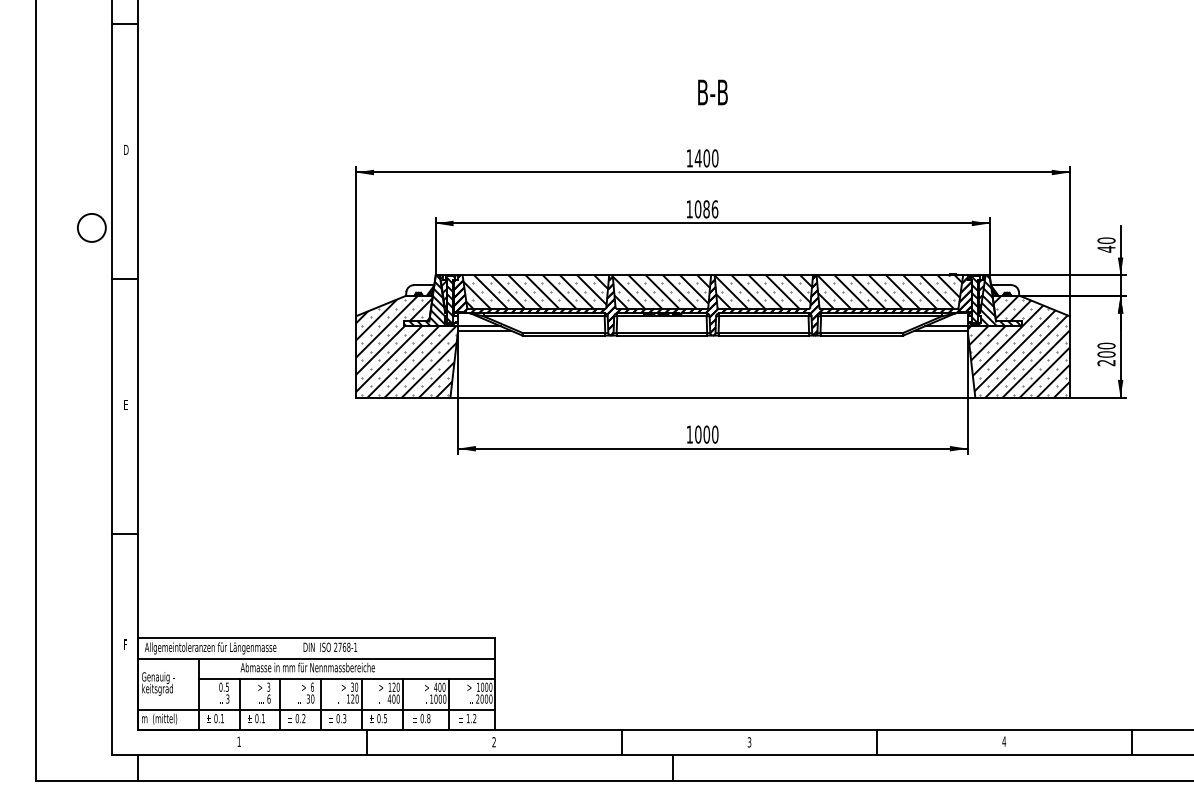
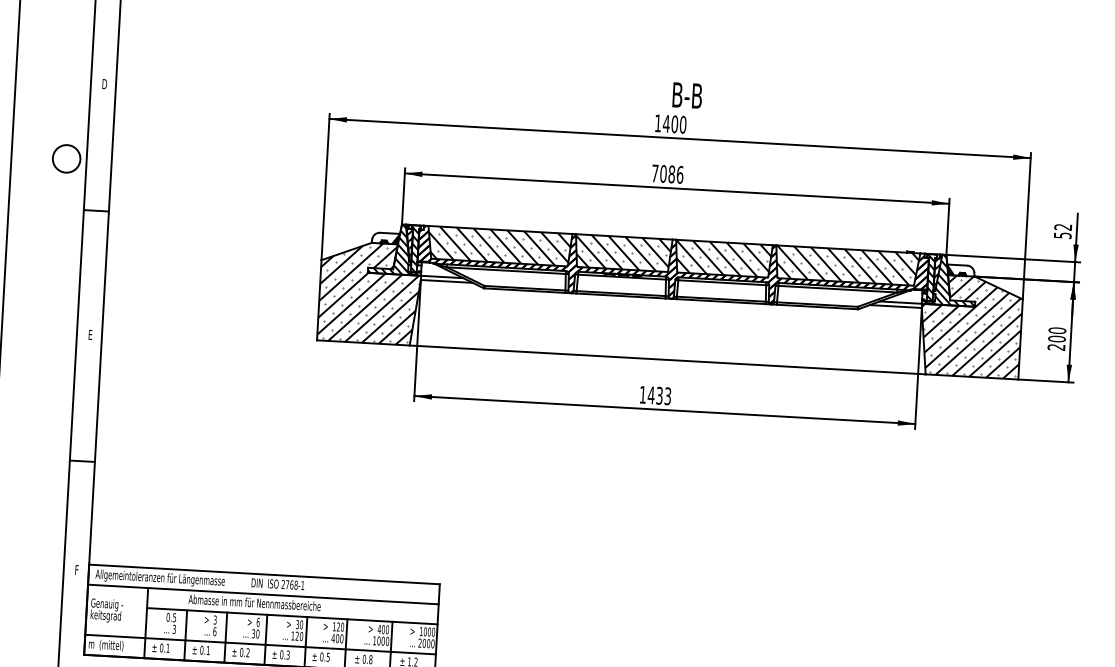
text: (712, 92) -> (687, 95), moved
text: (689, 209) -> (655, 173), 1086 -> 7086
text: (1106, 244) -> (1062, 230), 40 -> 52
text: (706, 434) -> (659, 395), 1000 -> 1433

